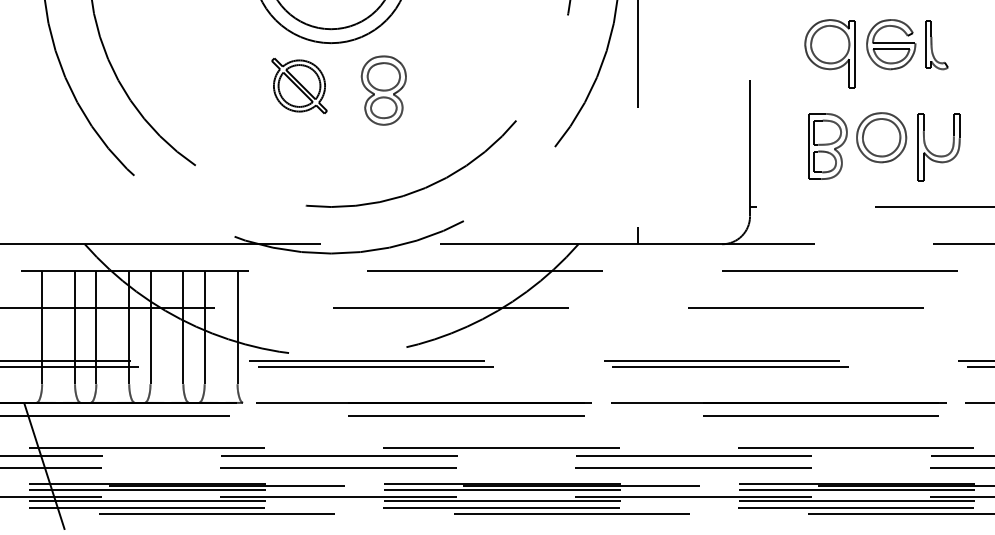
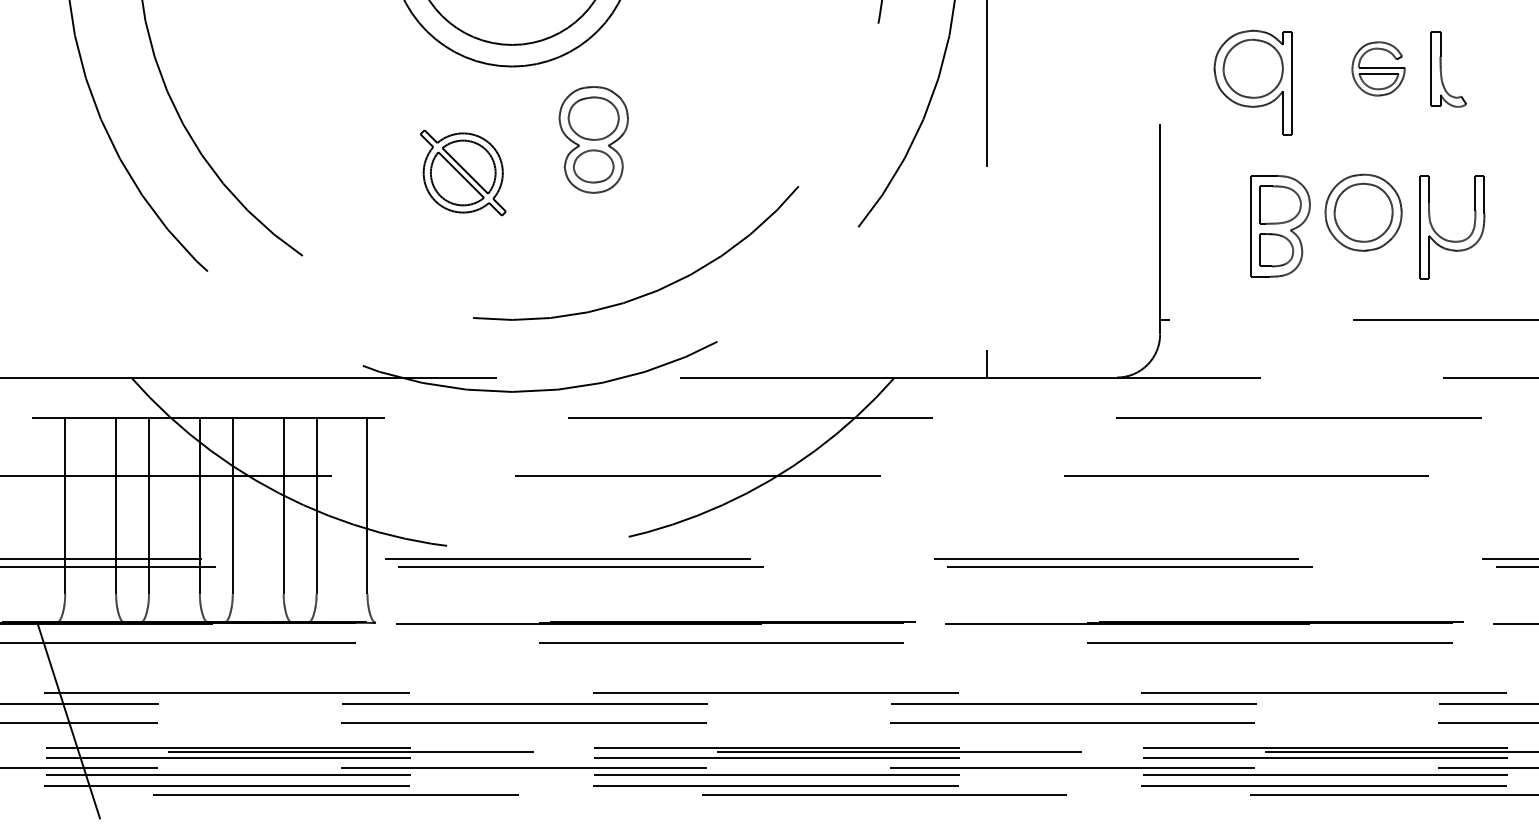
part: (891, 44) -> (1378, 68), size x0.7
part: (829, 53) -> (1252, 82), moved
part: (299, 85) -> (463, 172), moved

